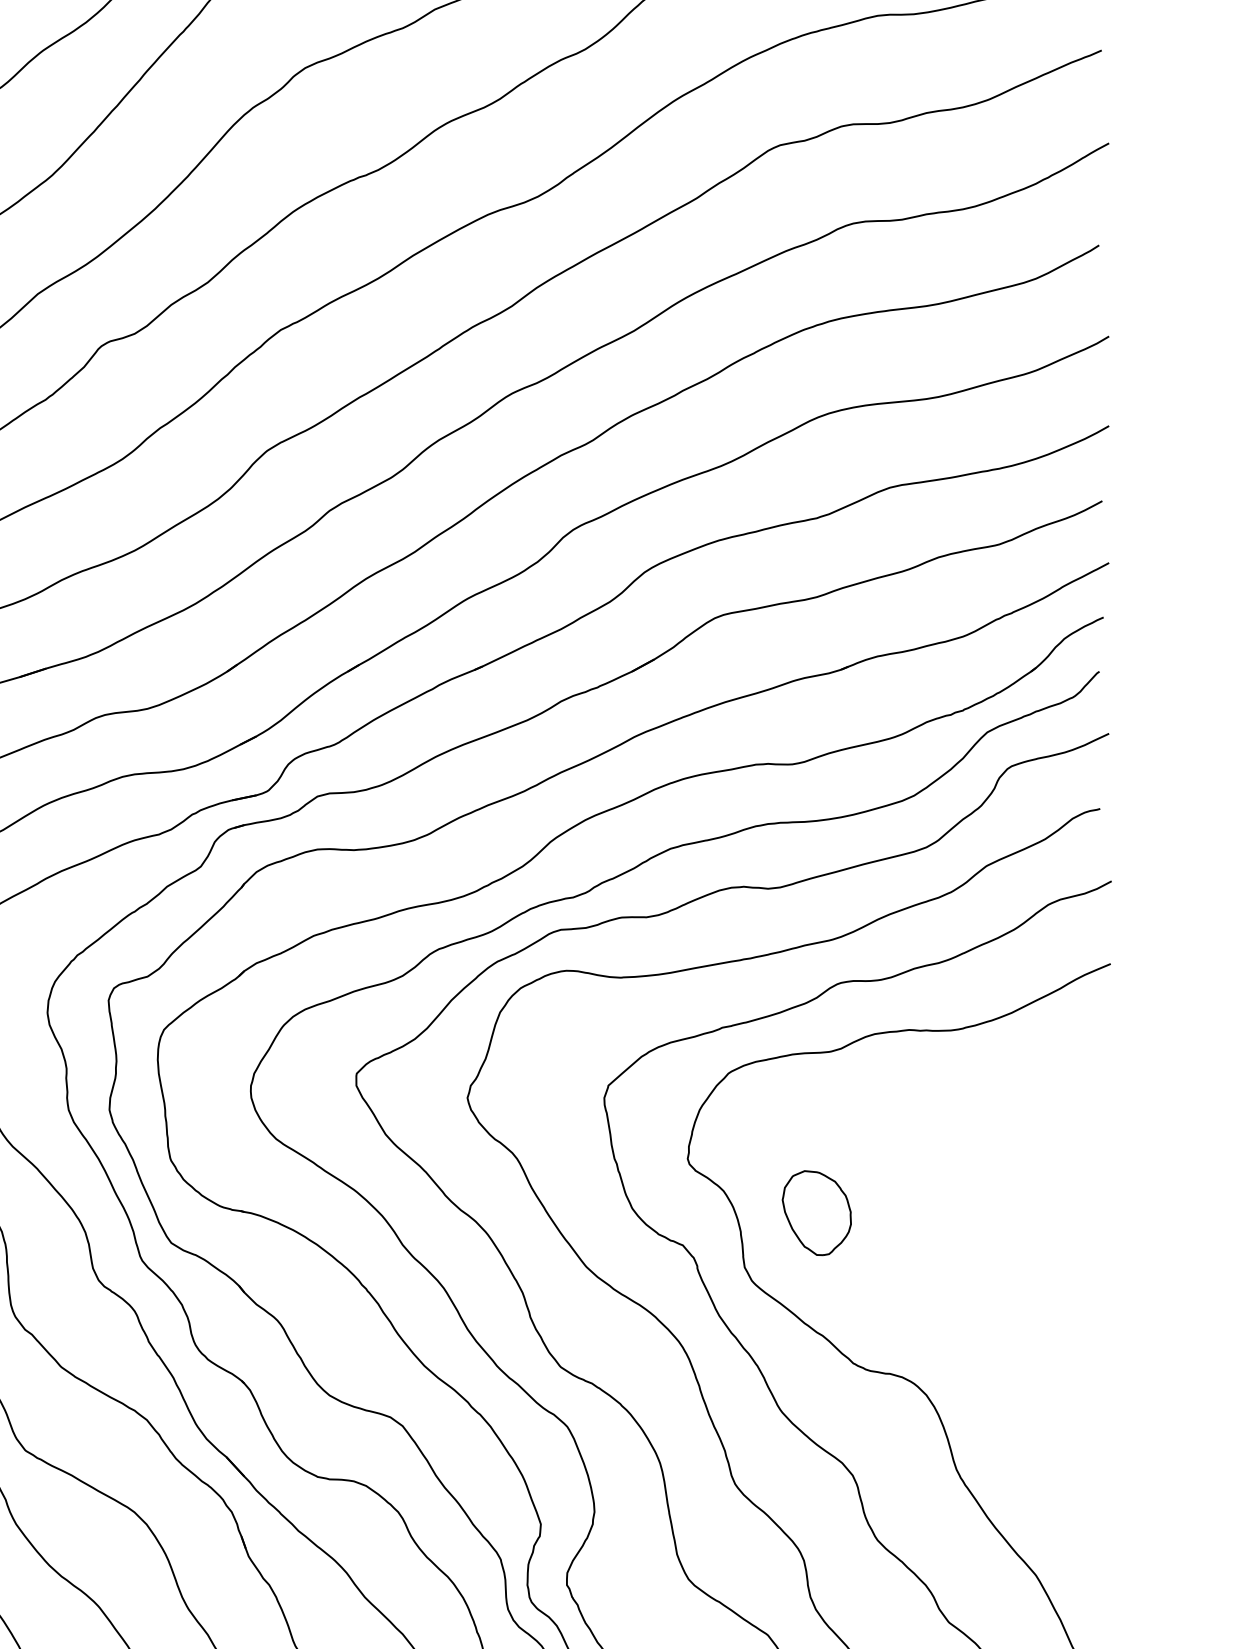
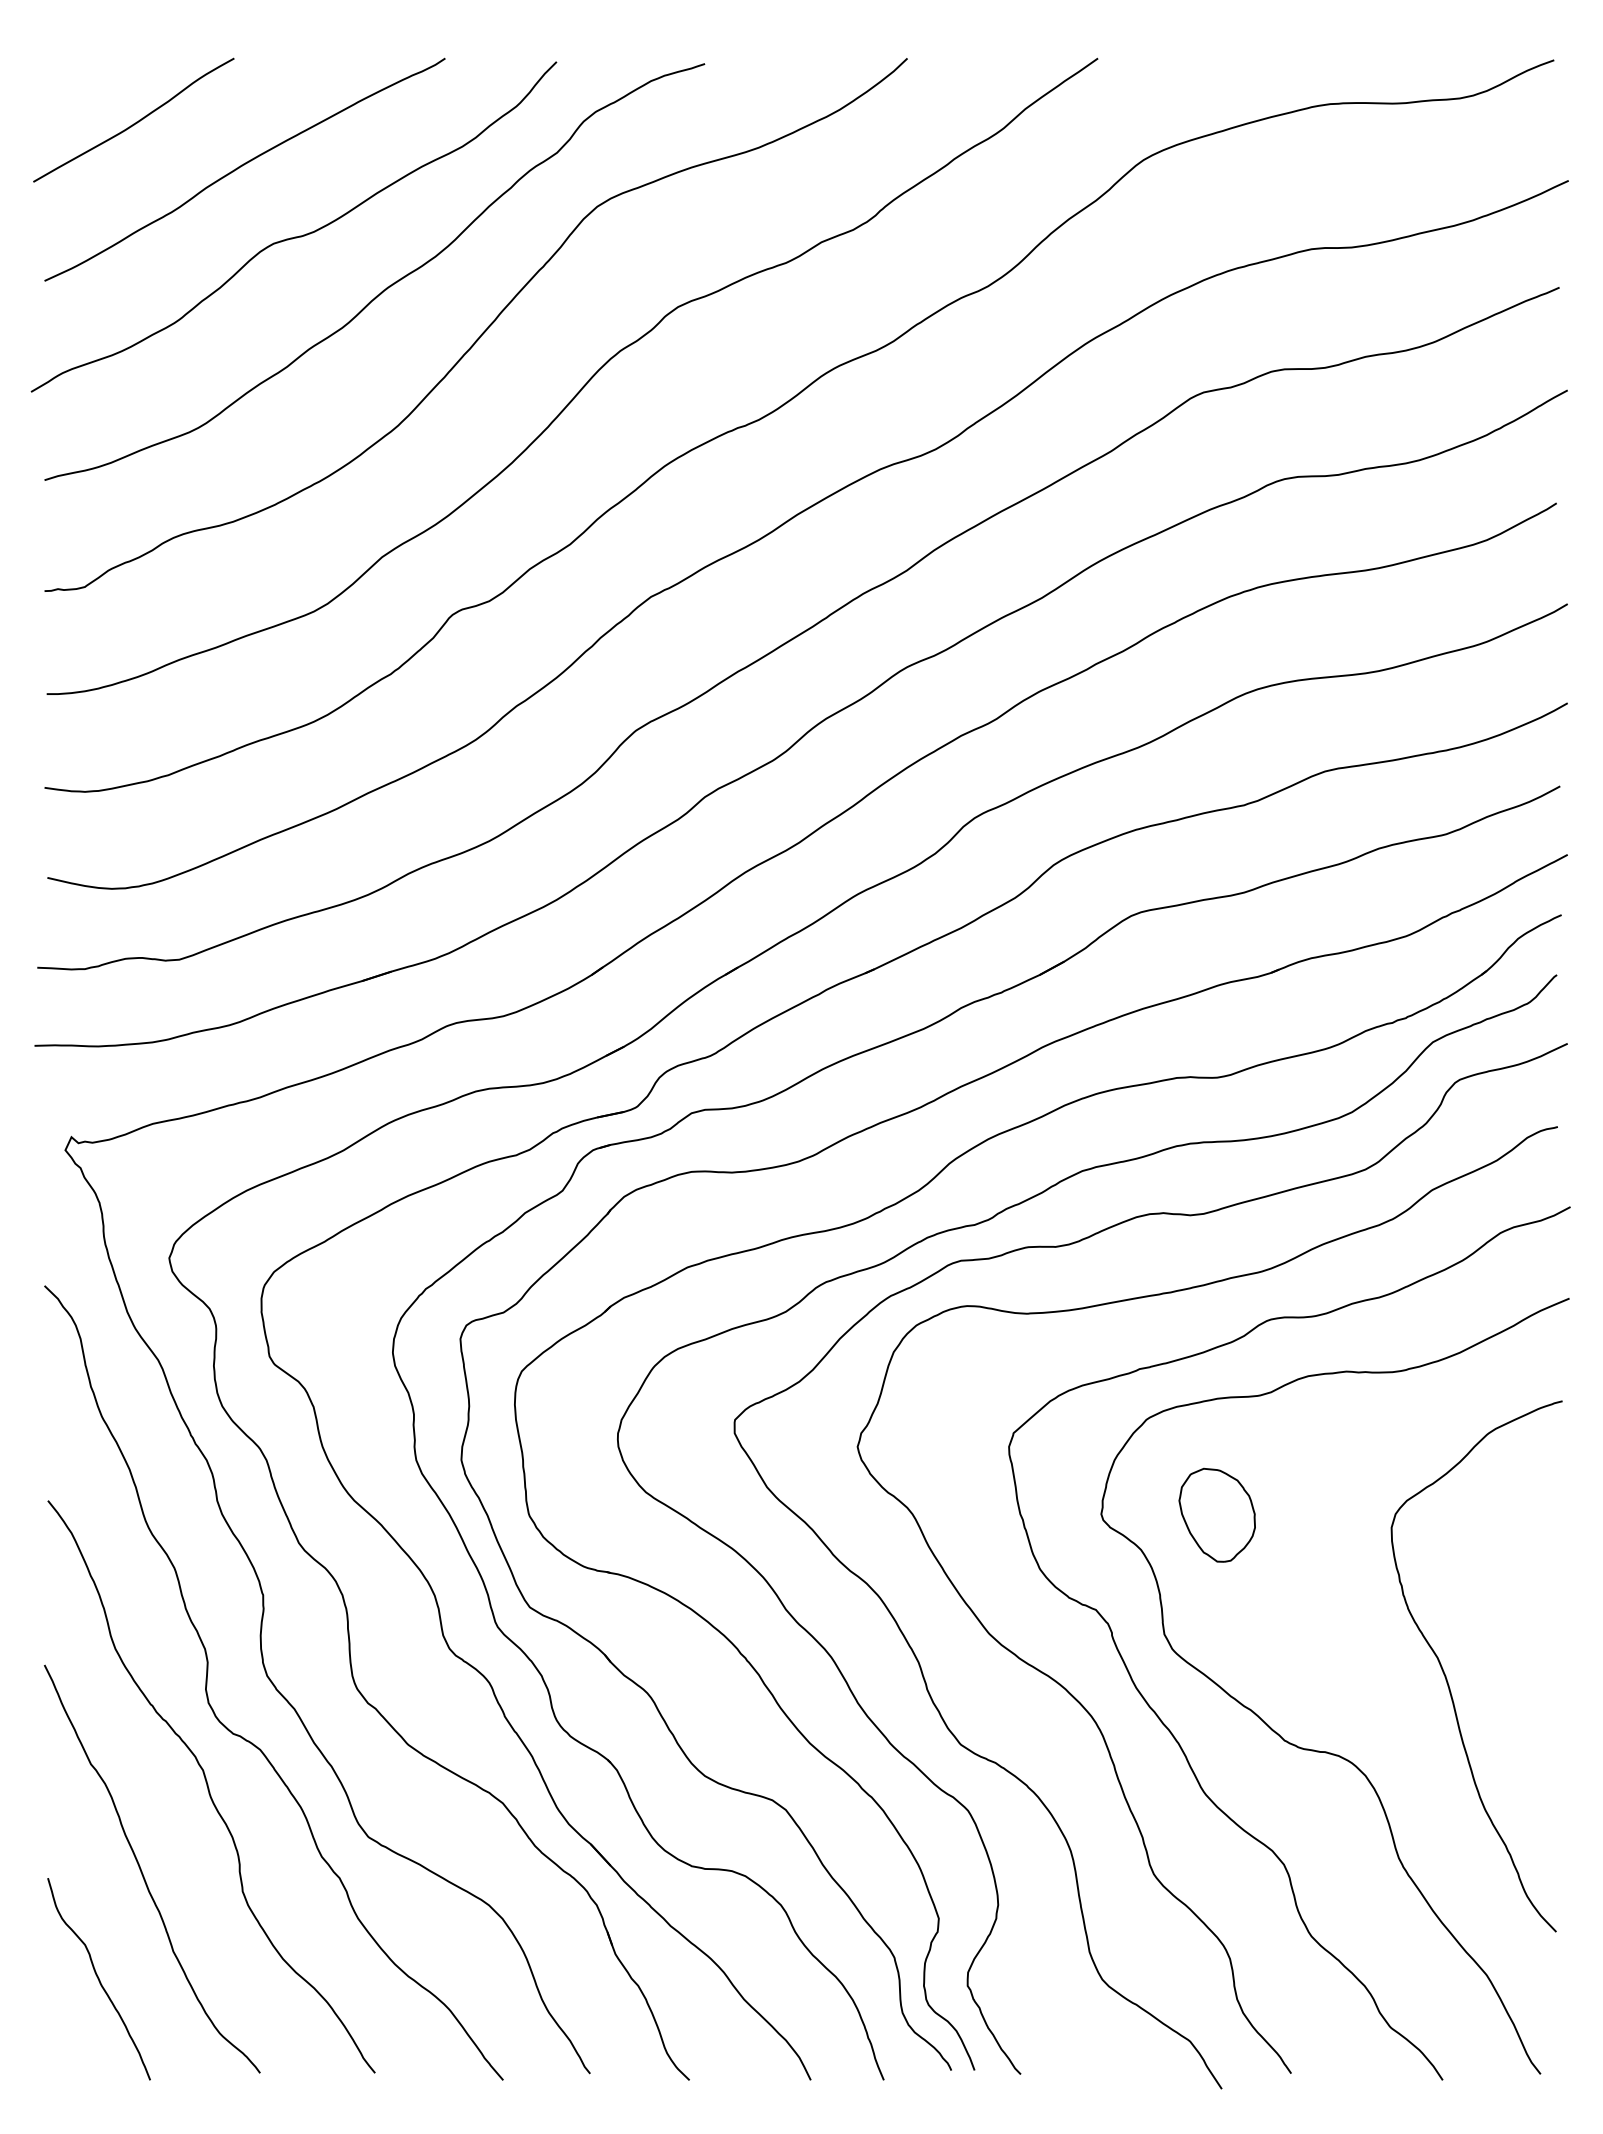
part: (816, 1212) -> (1216, 1514), moved
curve: (999, 1304) -> (1446, 1675), added

